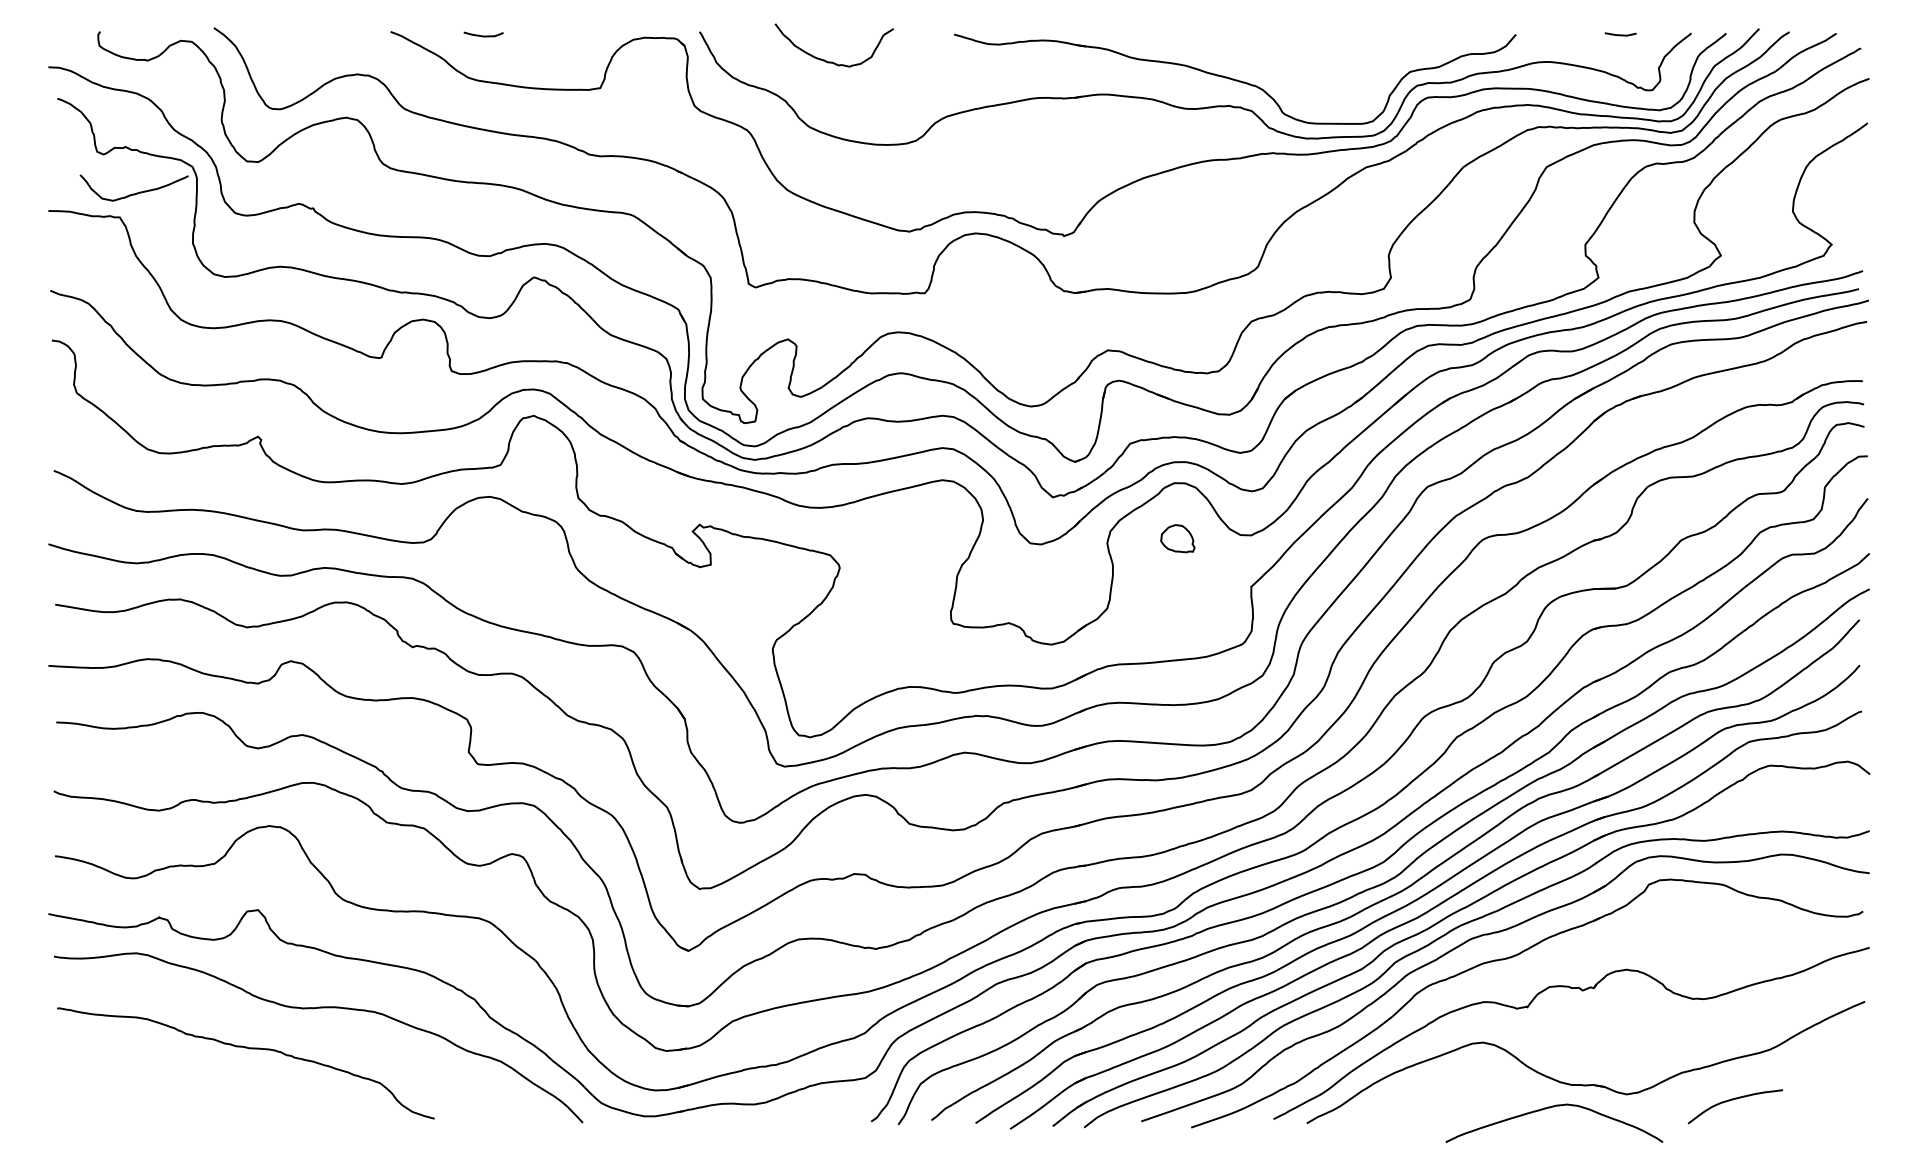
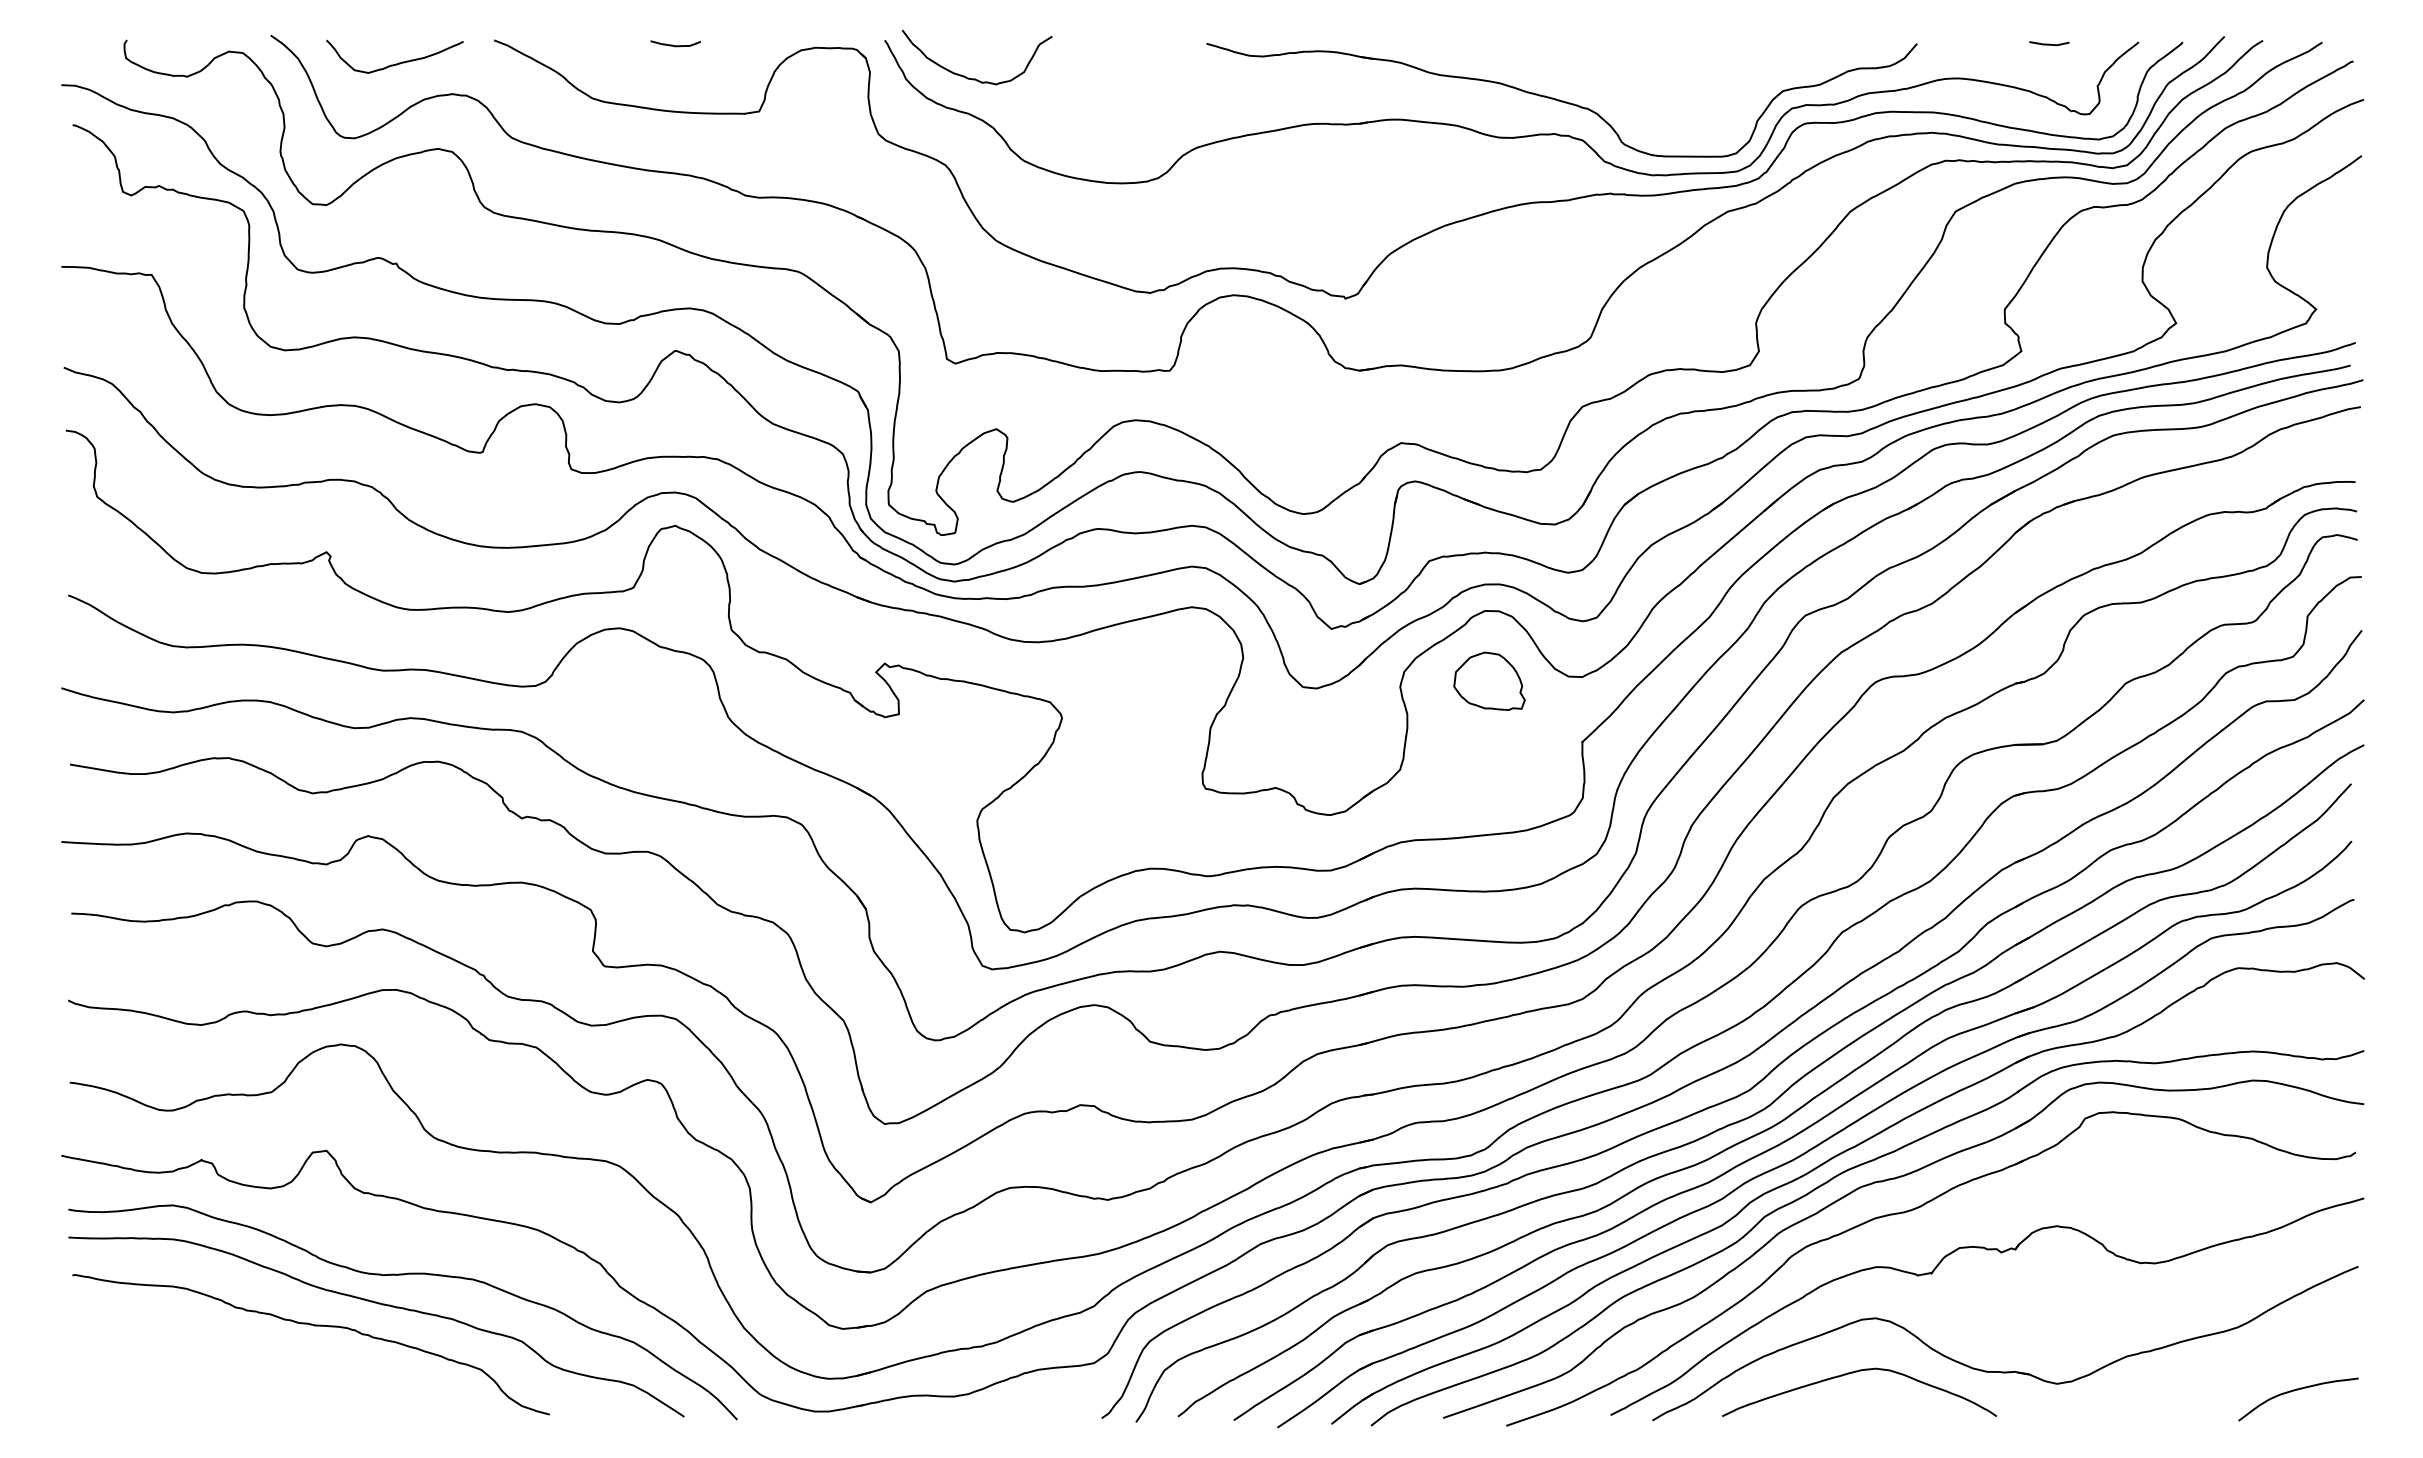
curve: (483, 35) -> (675, 45), moved
curve: (833, 62) -> (975, 78), moved
curve: (134, 193) -> (395, 63), moved
part: (1177, 538) -> (1489, 680), size x1.67
curve: (302, 1032) -> (382, 1305), added
curve: (1732, 1100) -> (2294, 1391), moved
curve: (1549, 1108) -> (1853, 1373), moved

